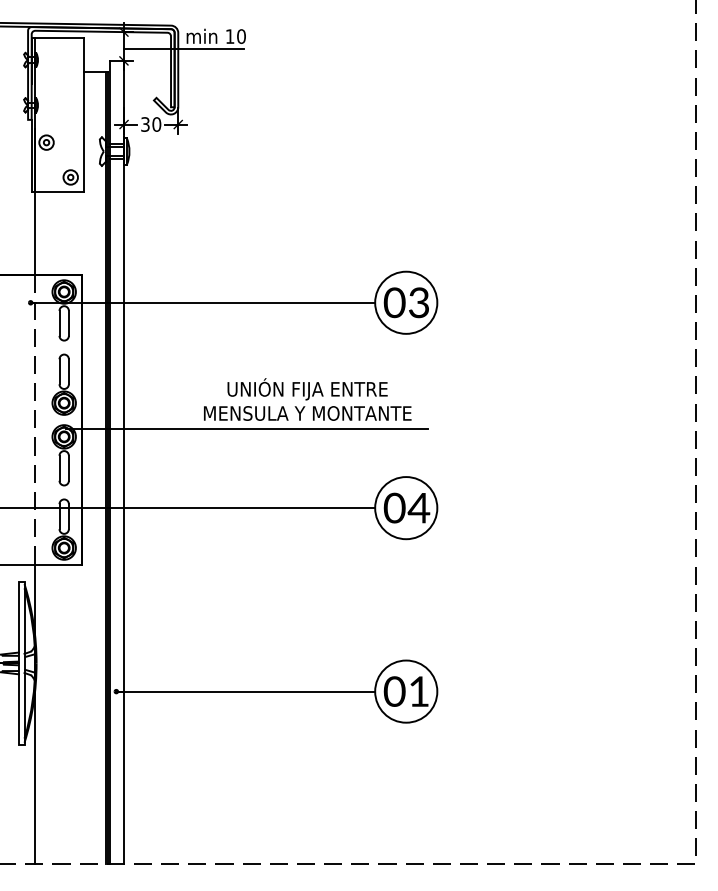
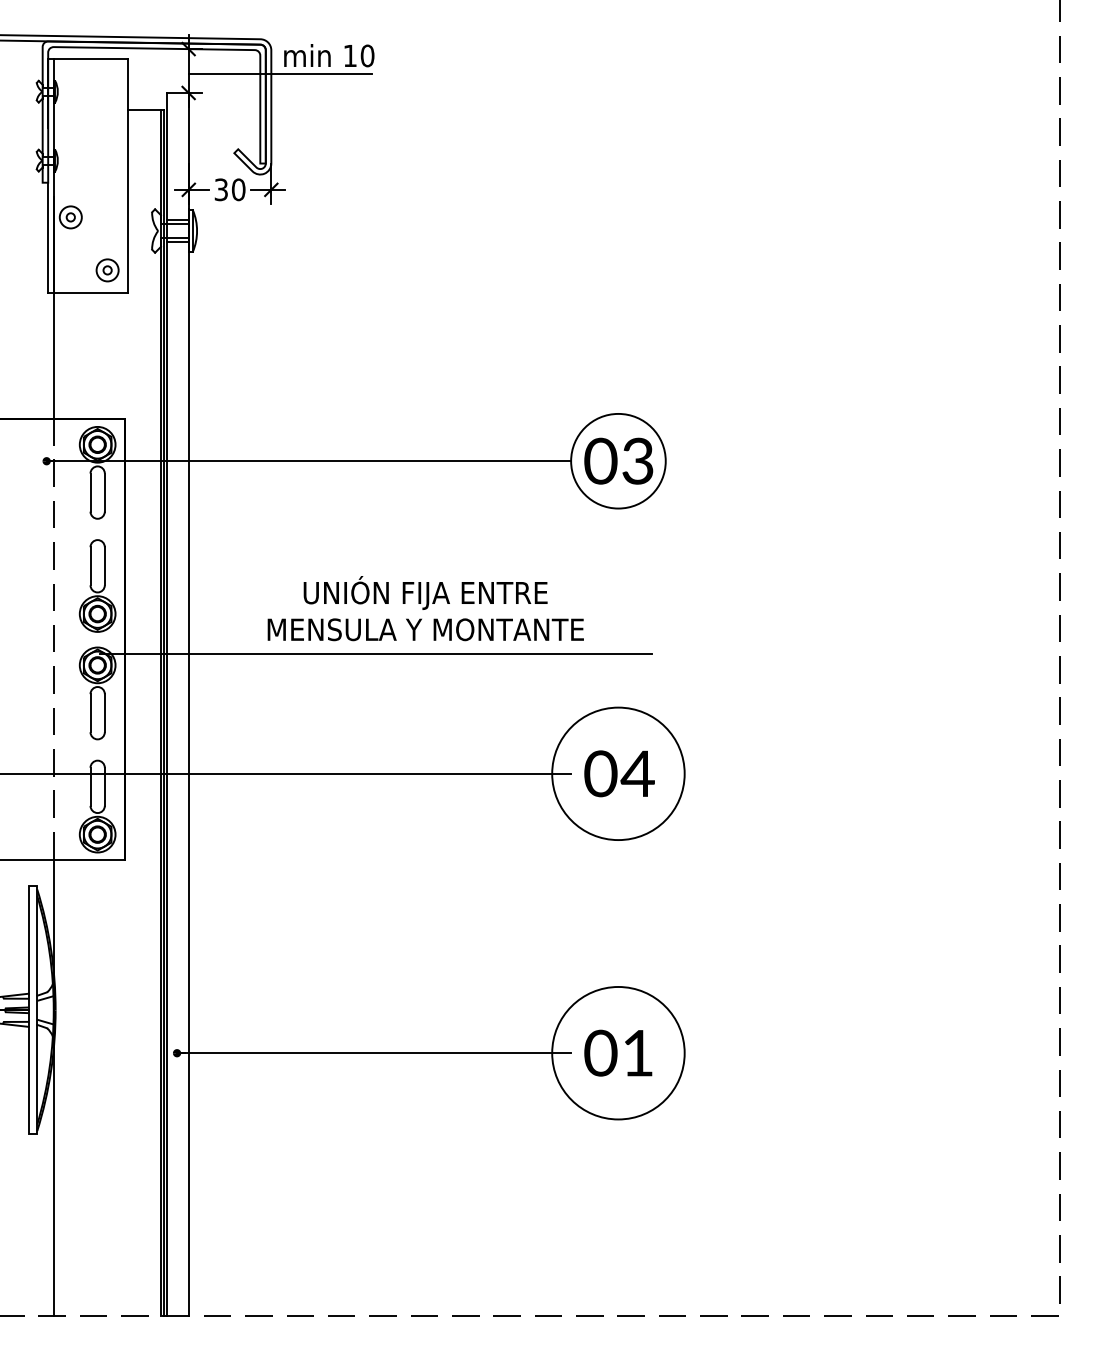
text: (307, 399) -> (425, 608), moved
circle: (406, 508) -> (618, 774), size x1.4
circle: (406, 691) -> (618, 1053), size x1.4

